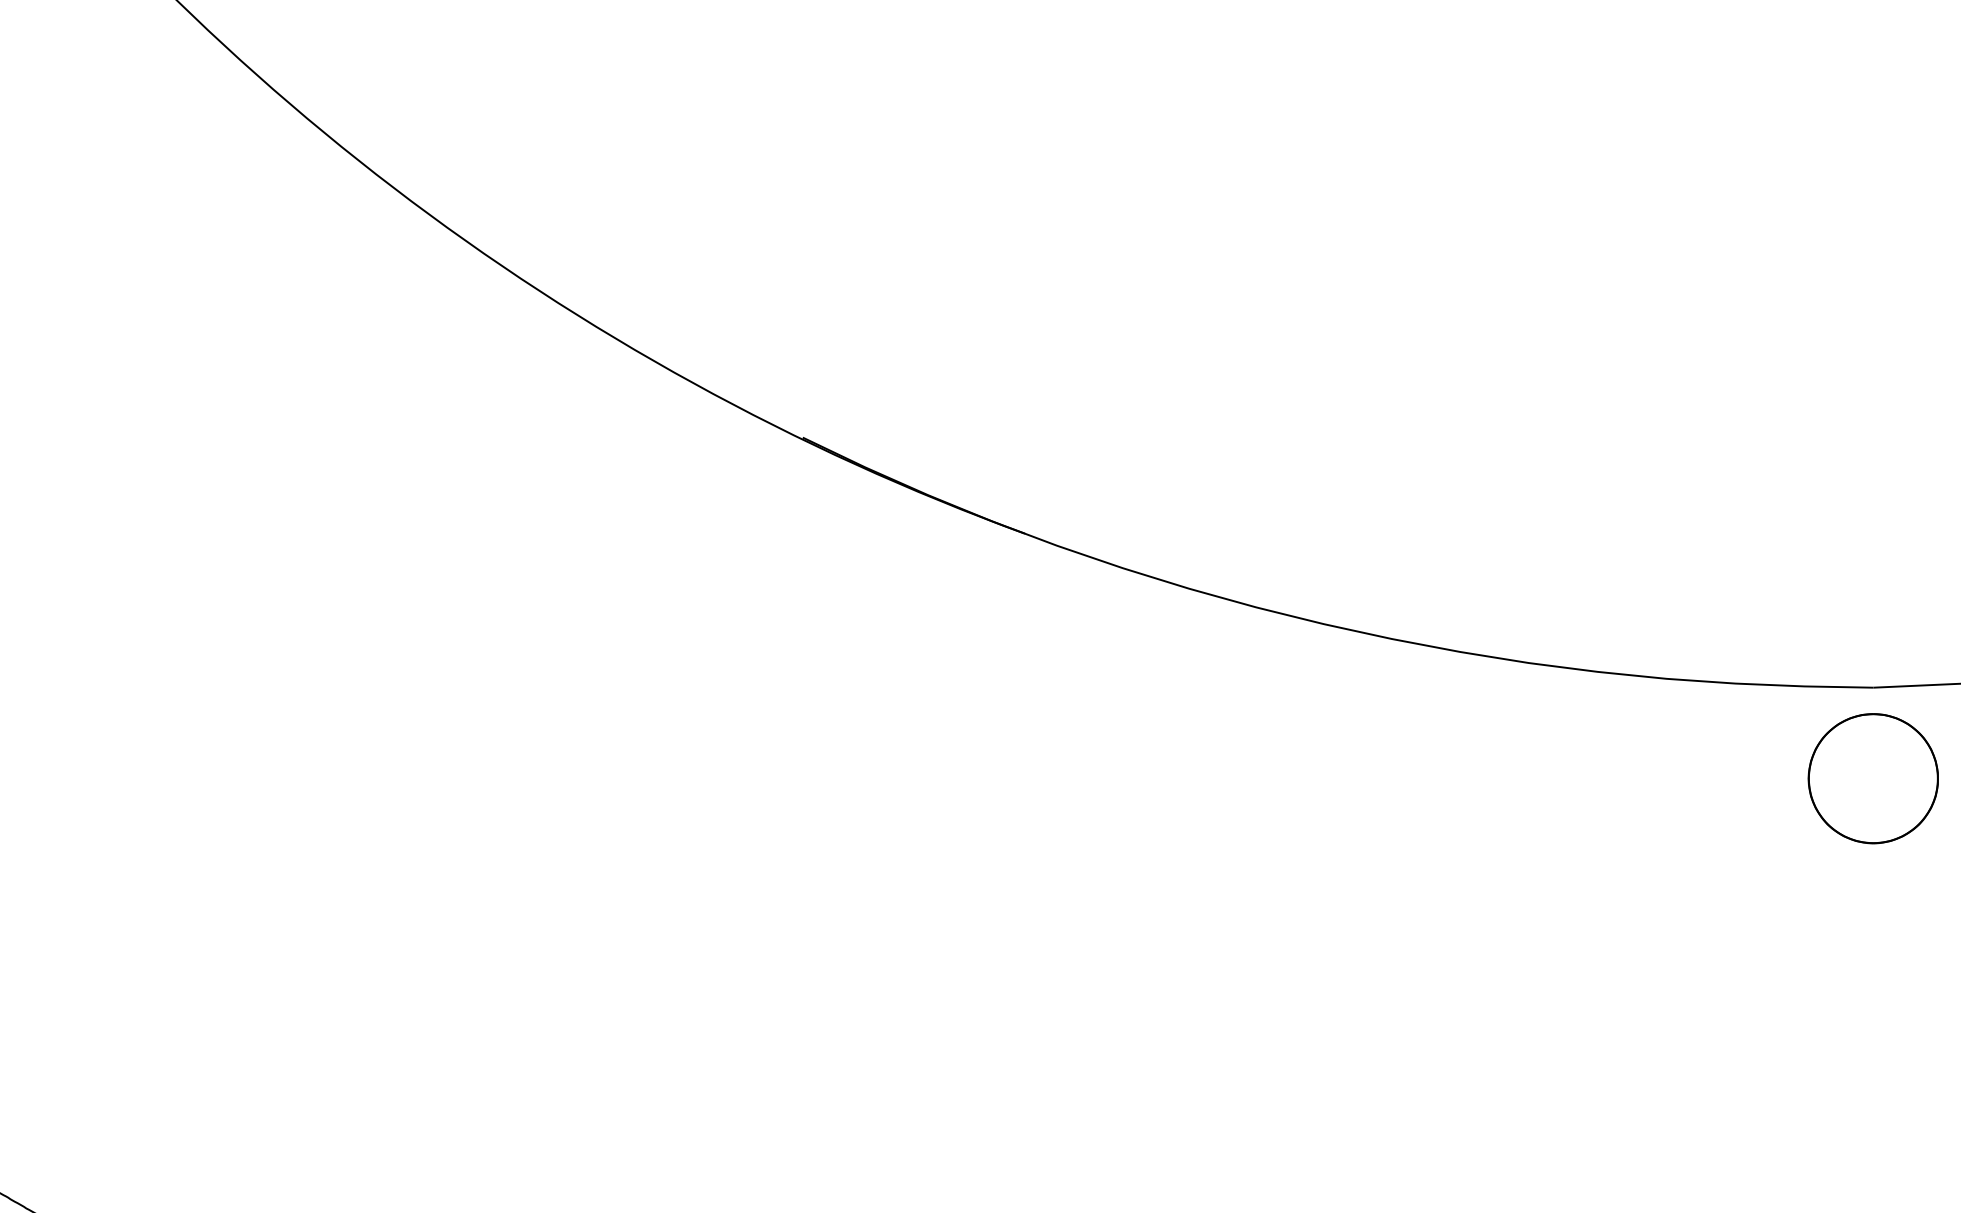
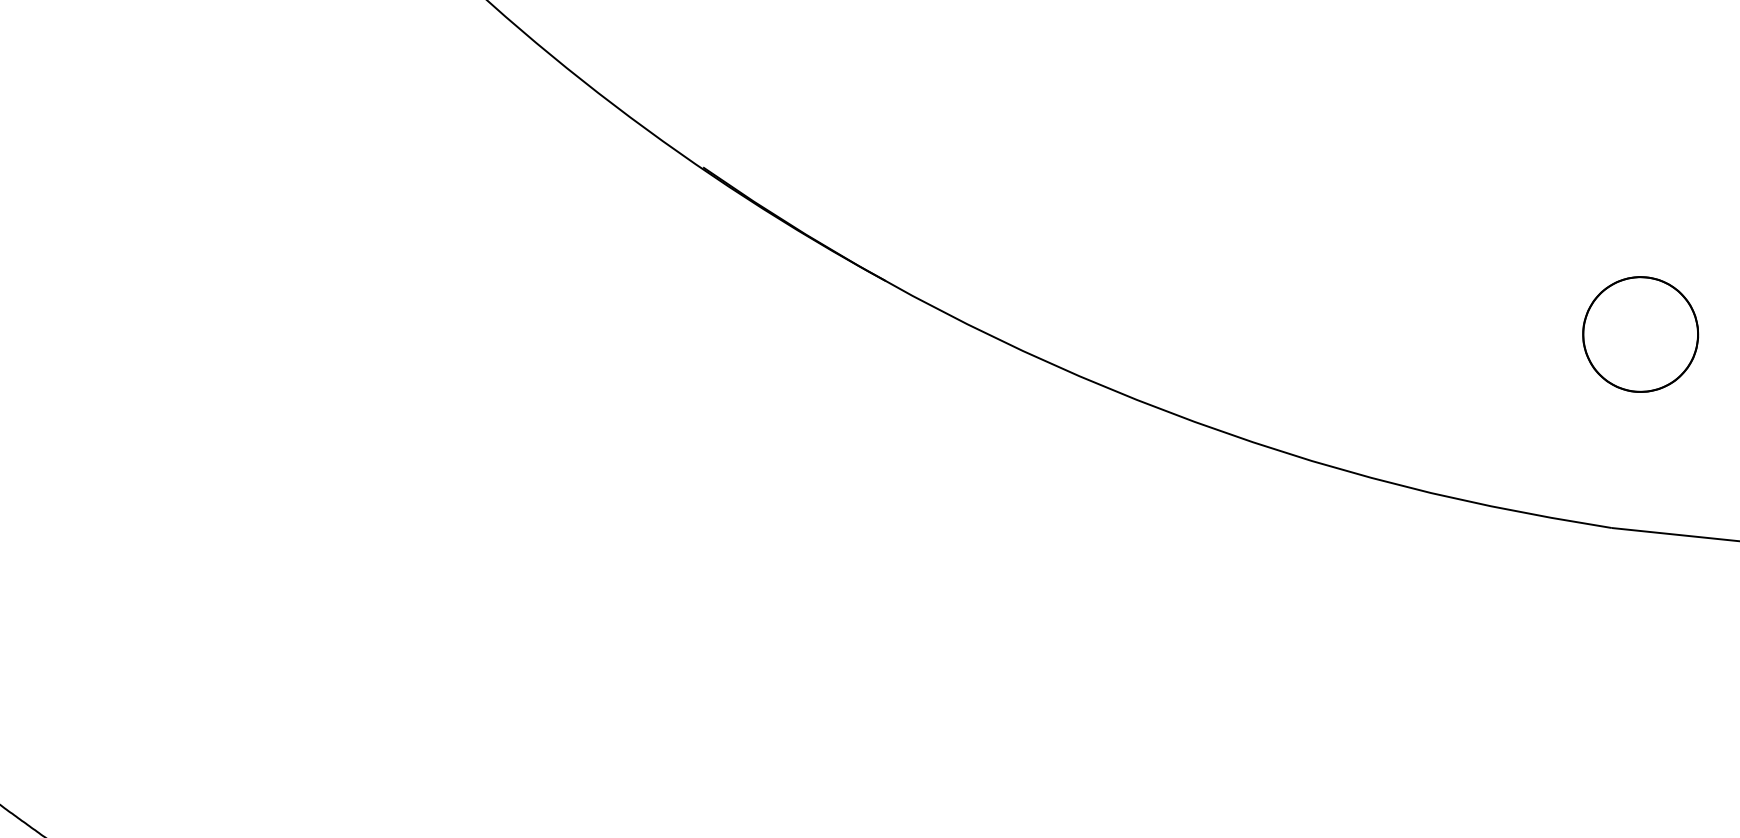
part: (1872, 778) -> (1639, 334), moved

